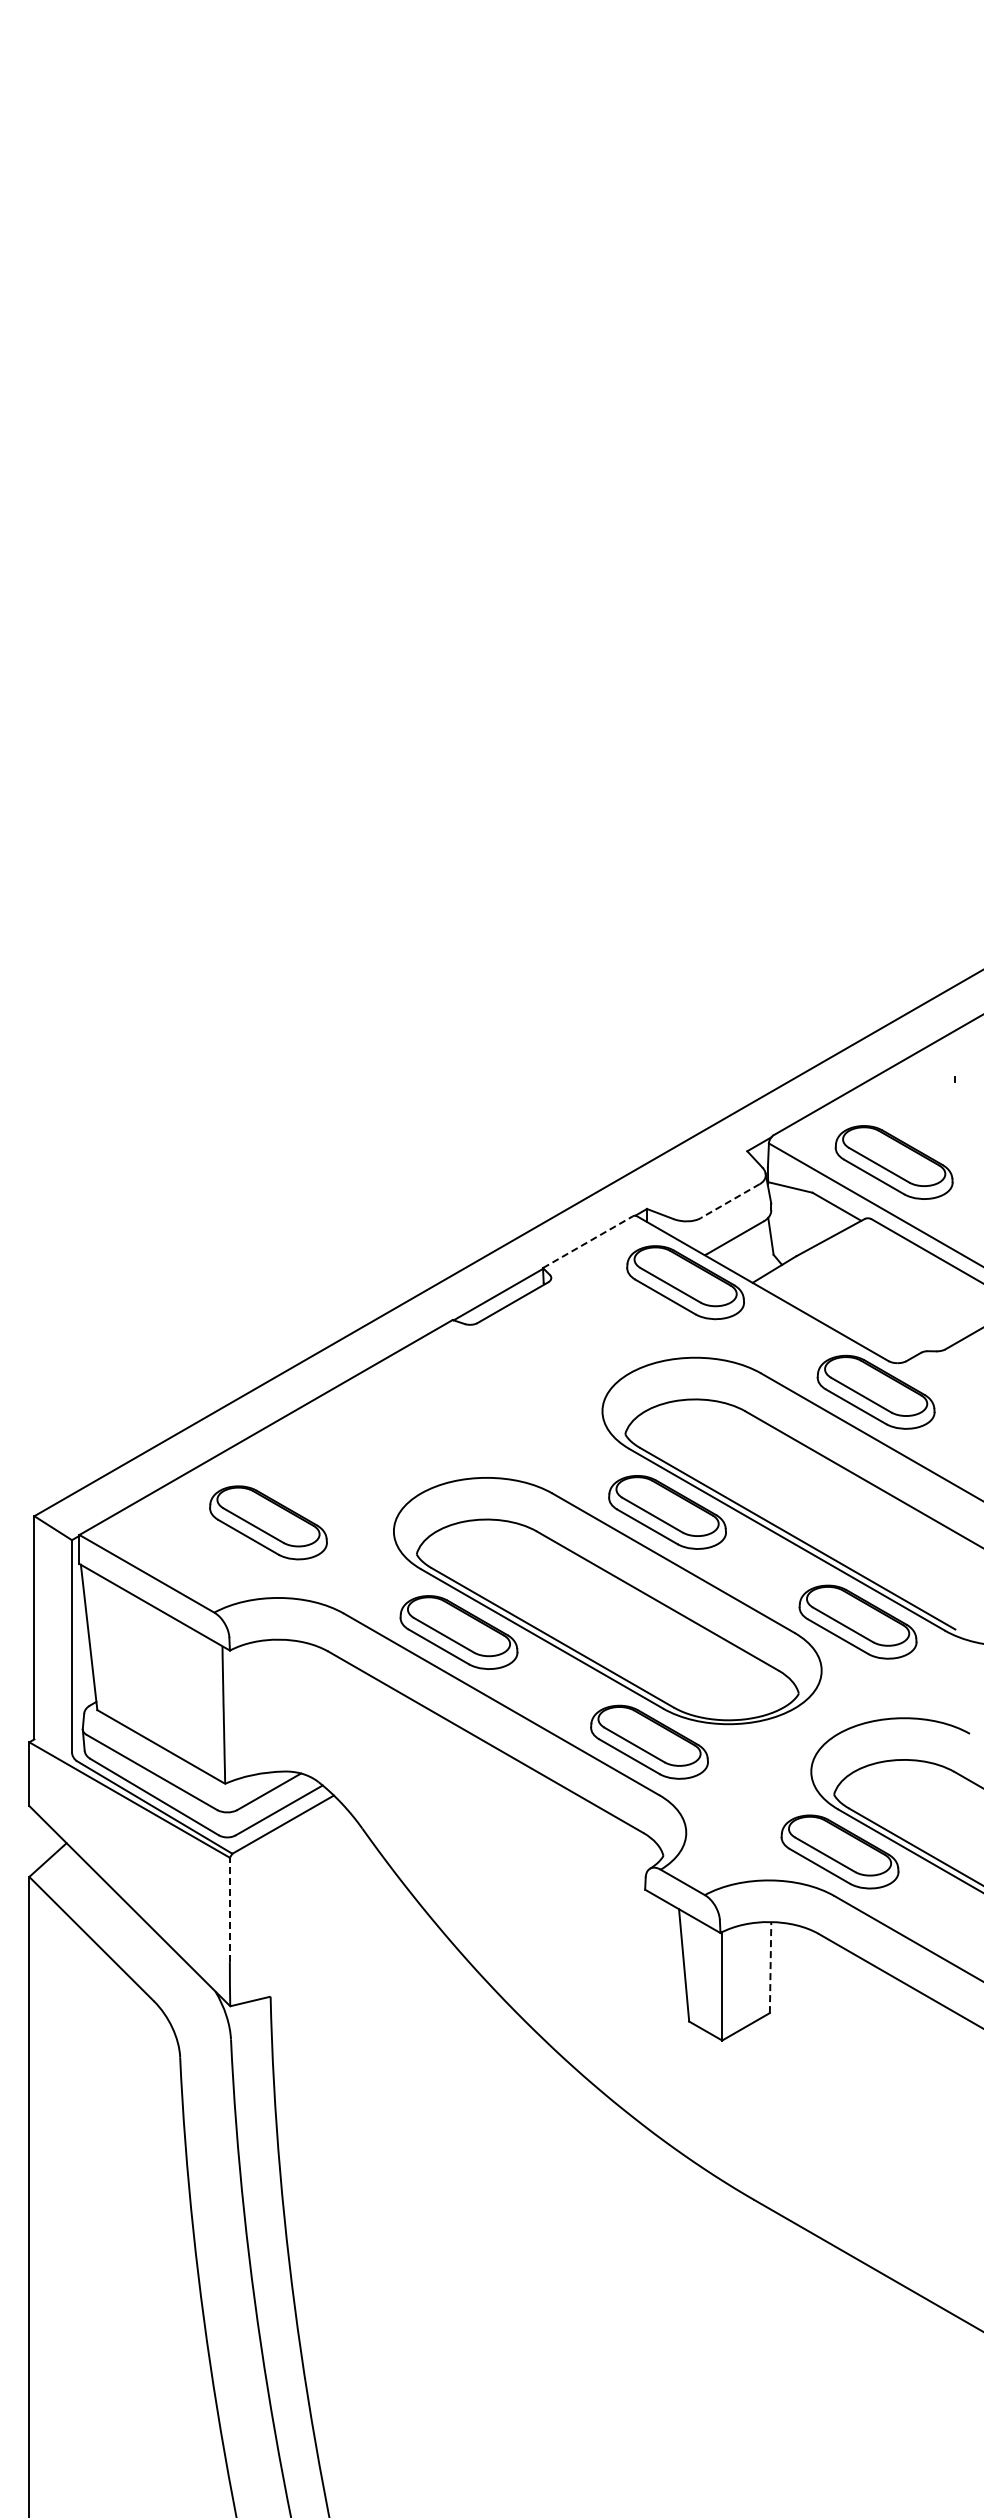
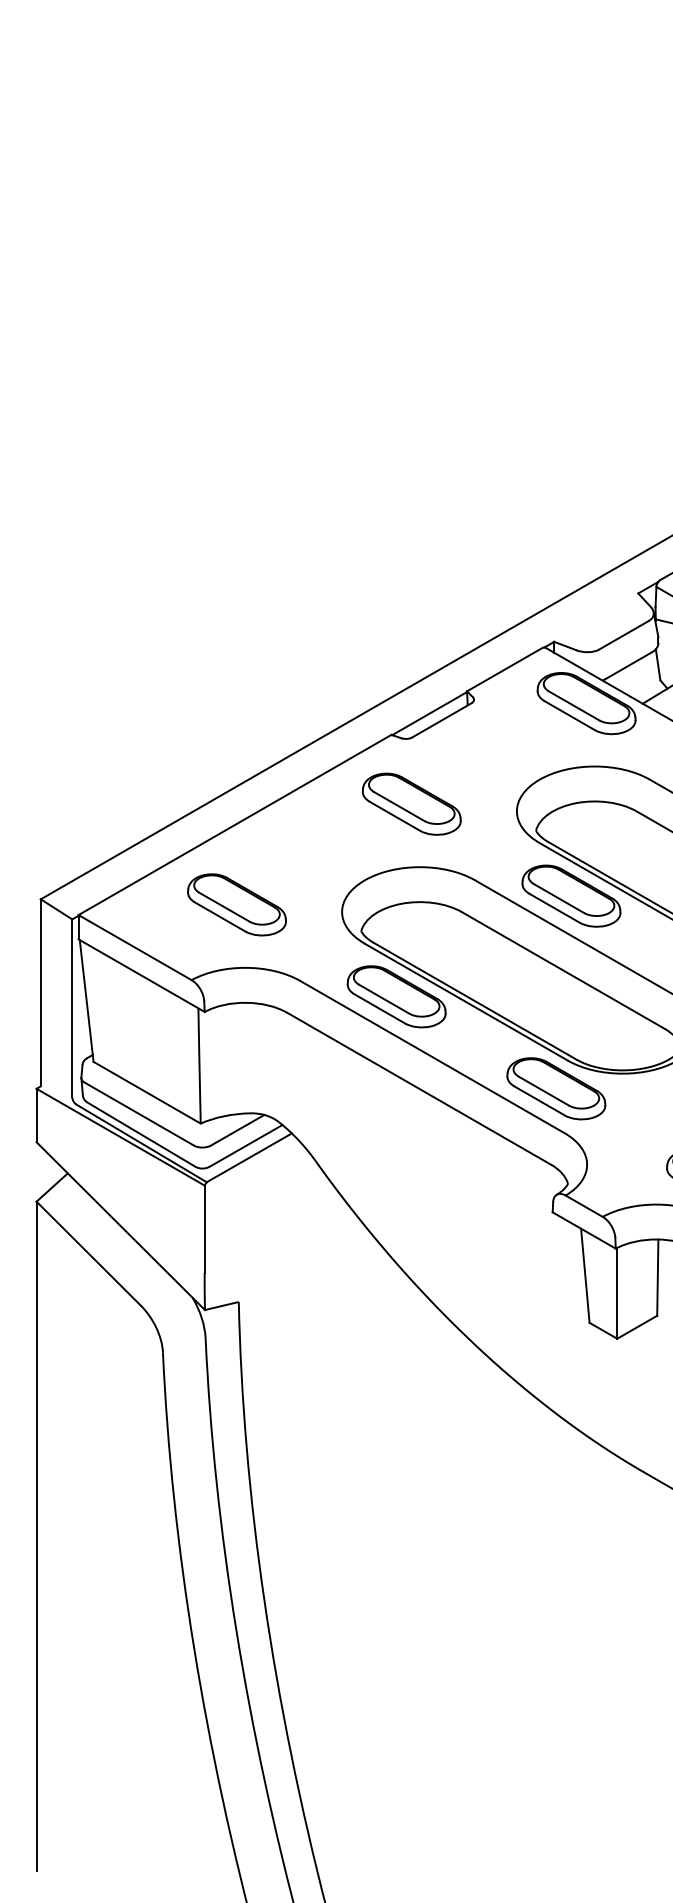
line: (729, 1201) -> (623, 635), dashed -> solid
line: (587, 1242) -> (504, 669), dashed -> solid
part: (476, 1402) -> (411, 804), added
line: (229, 1909) -> (204, 1228), dashed -> solid
line: (770, 1967) -> (657, 1277), dashed -> solid

